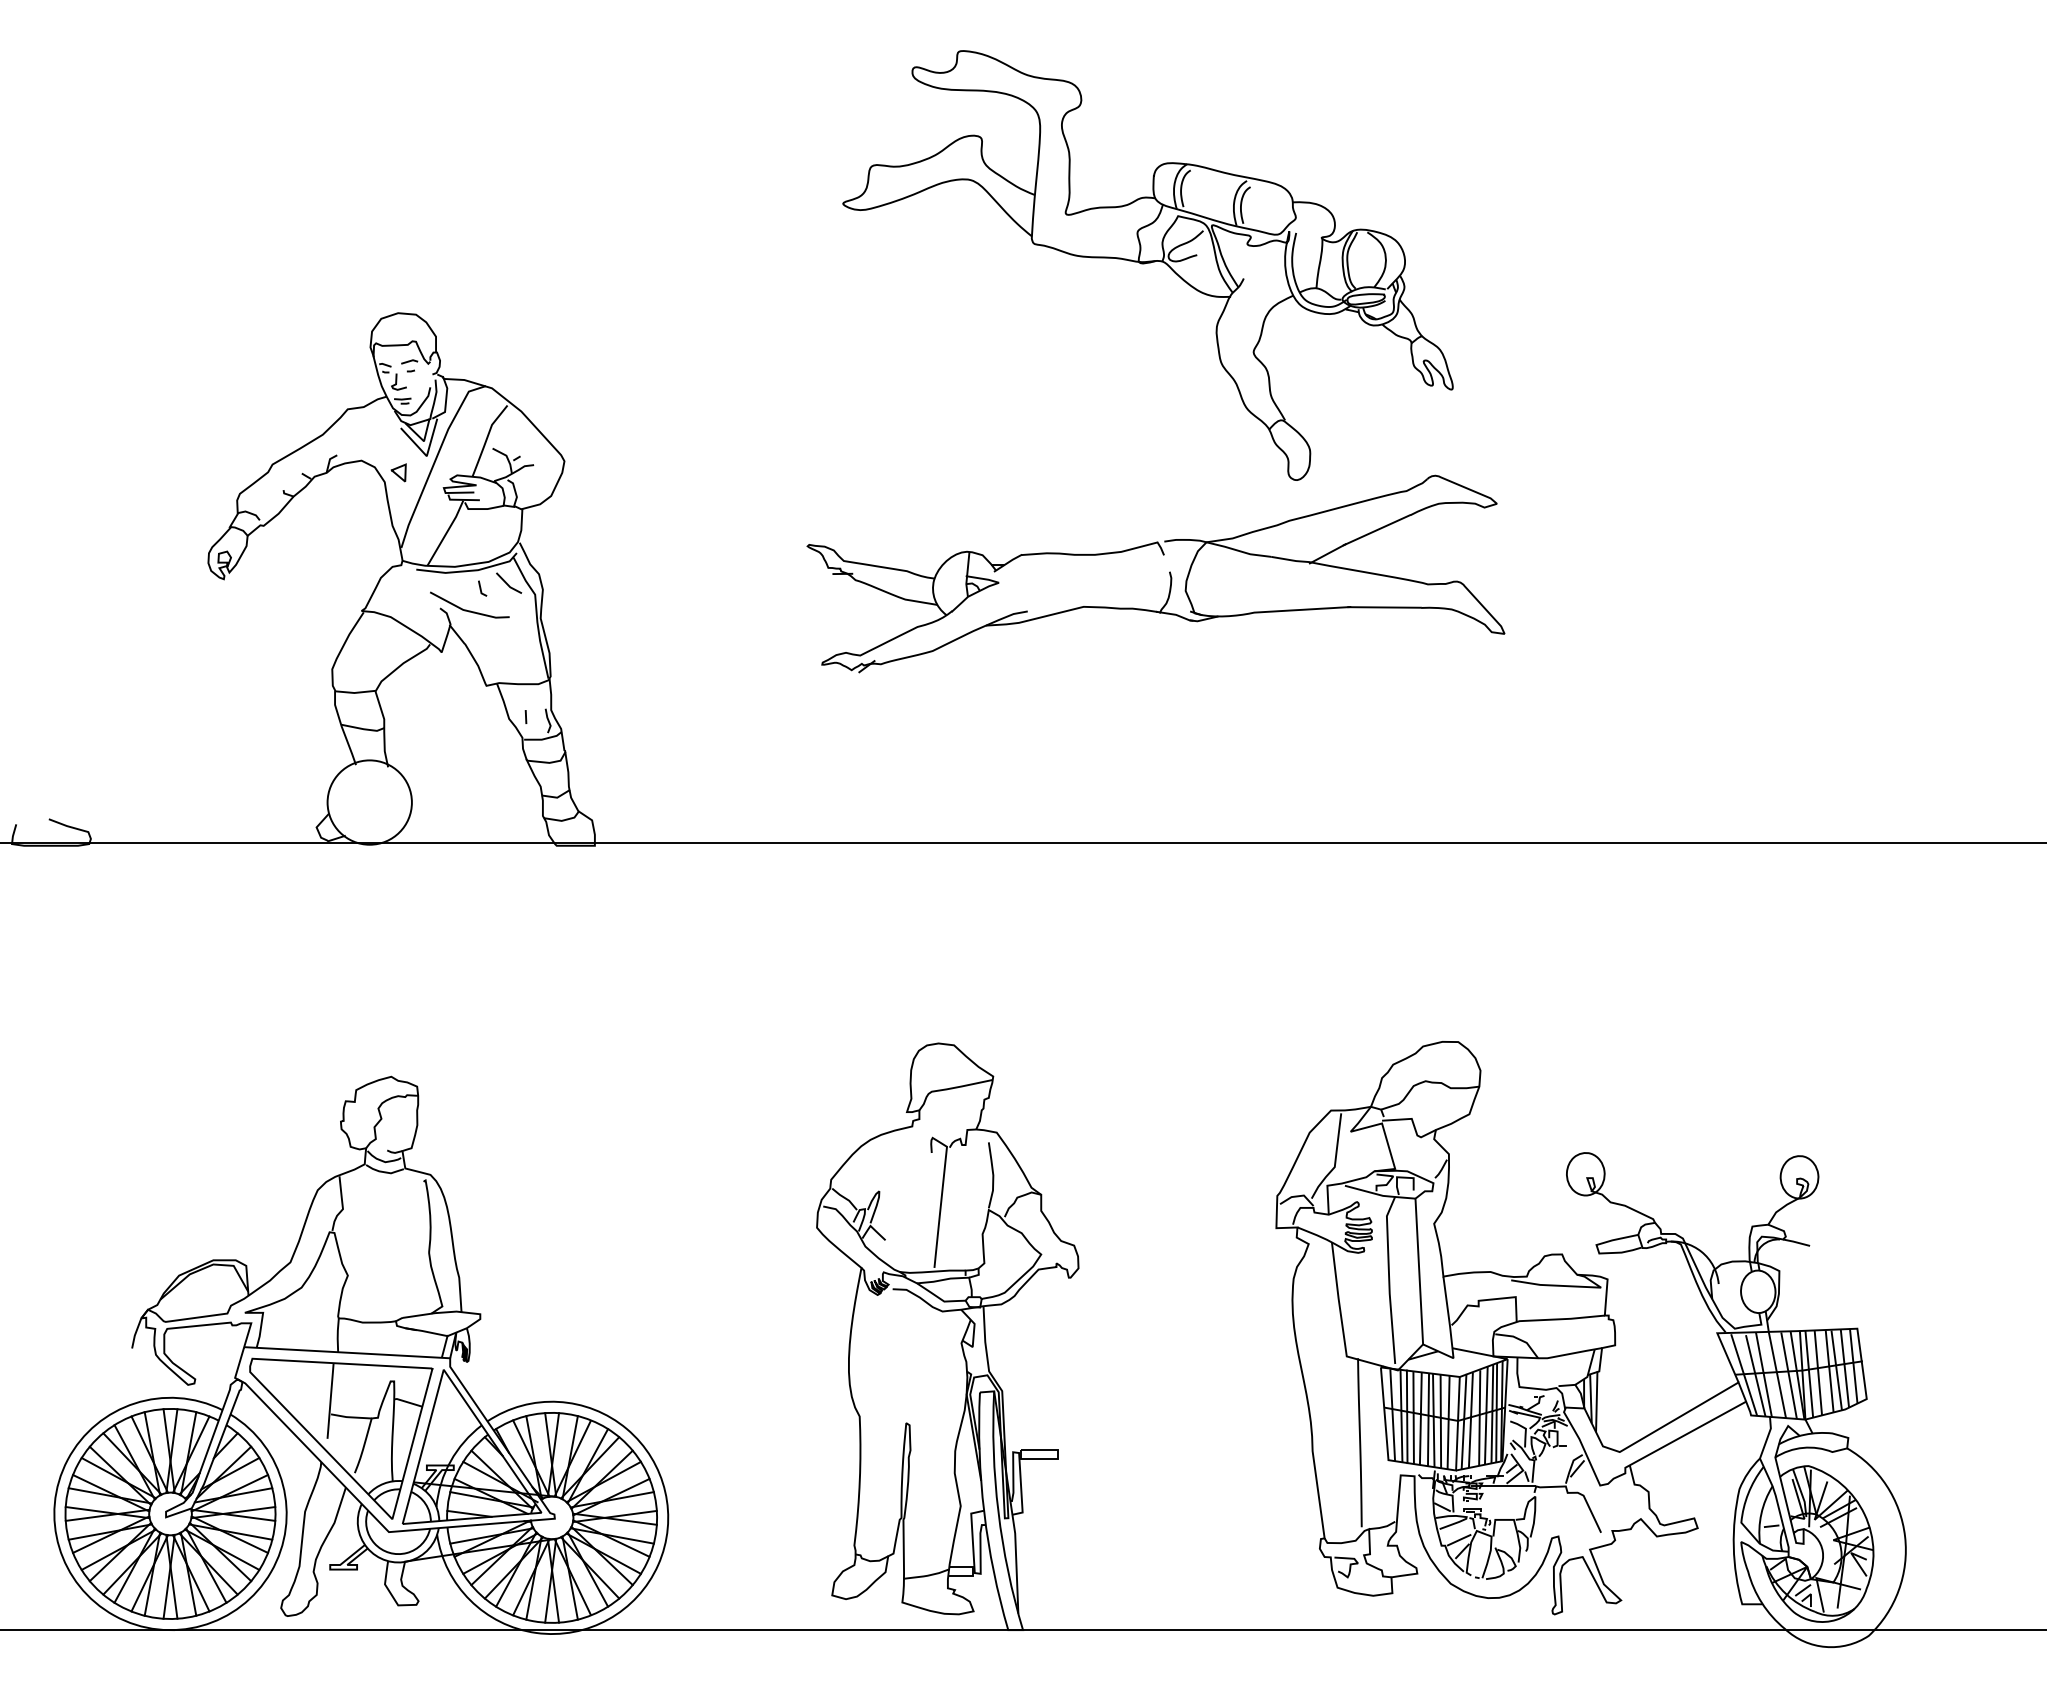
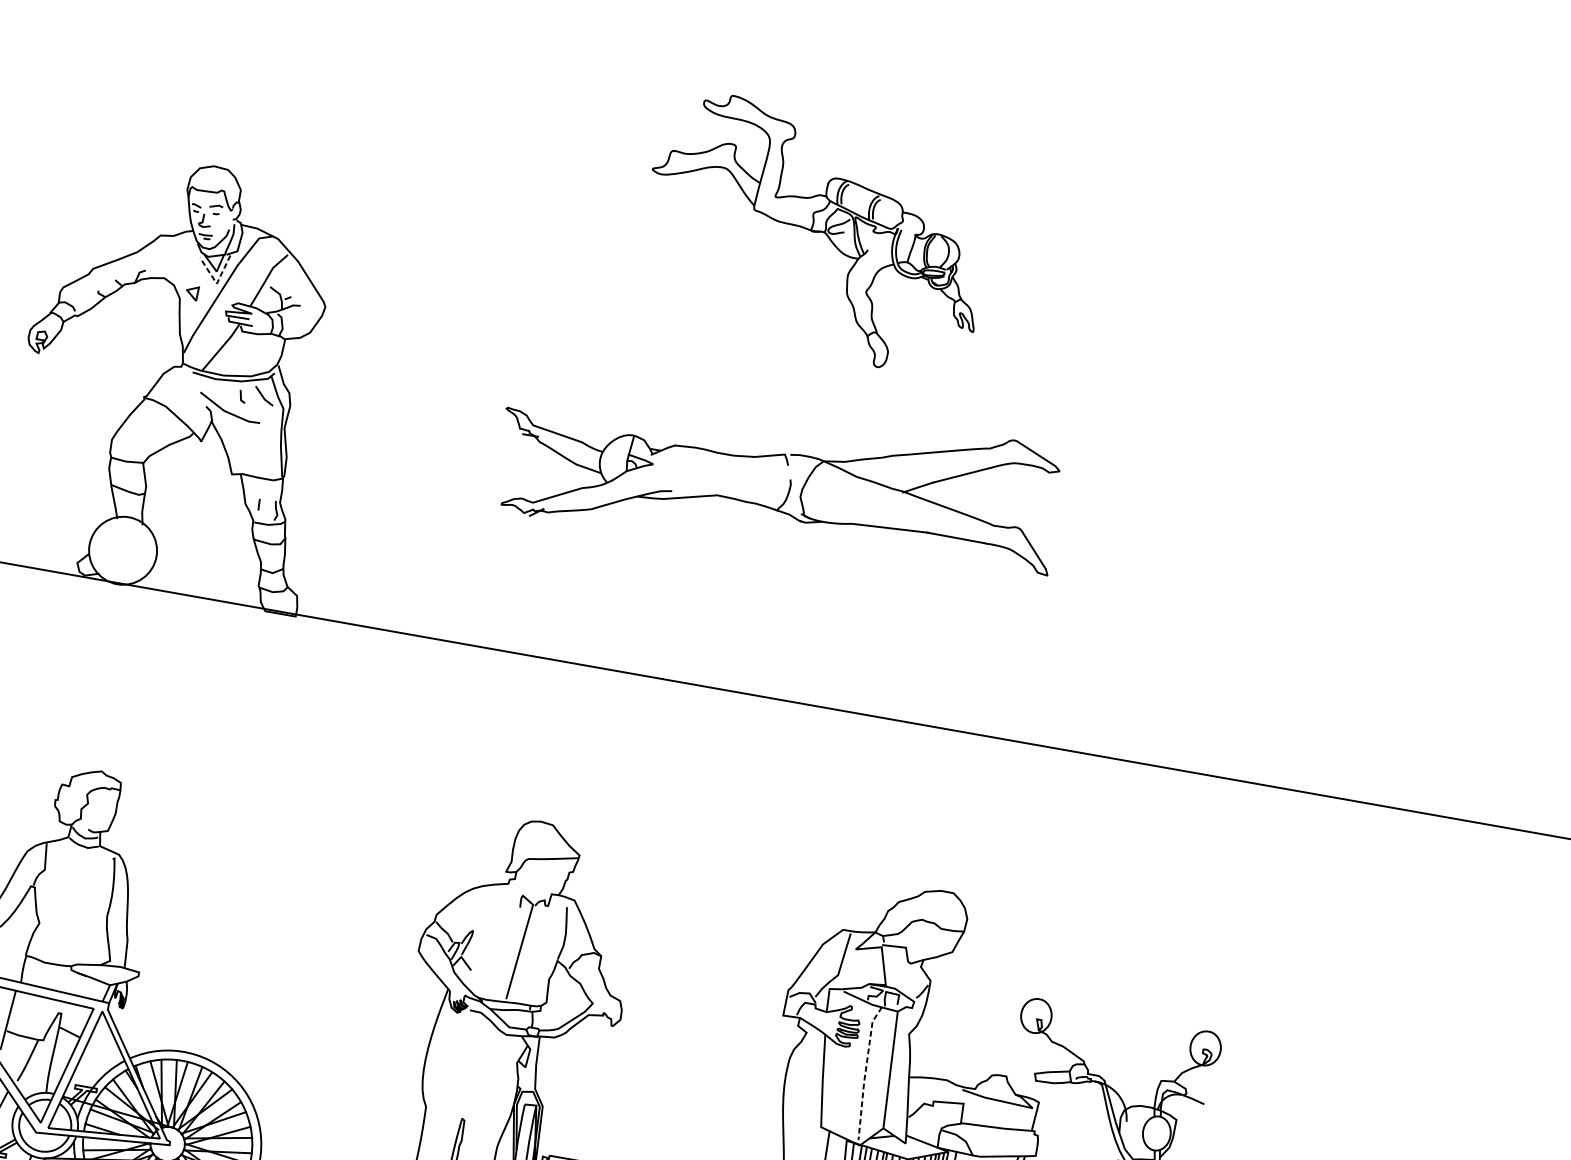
part: (1147, 265) -> (815, 233), size x0.7
line: (426, 456) -> (216, 283), solid -> dashed
line: (1389, 1279) -> (865, 1072), solid -> dashed

